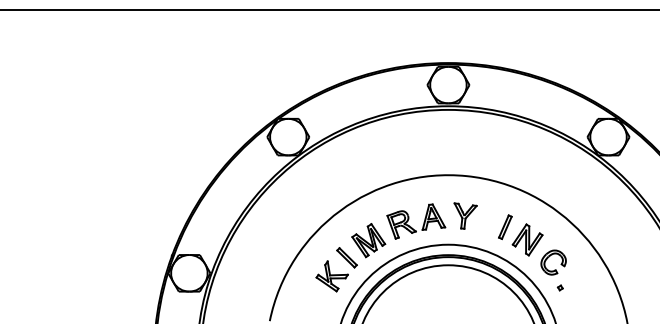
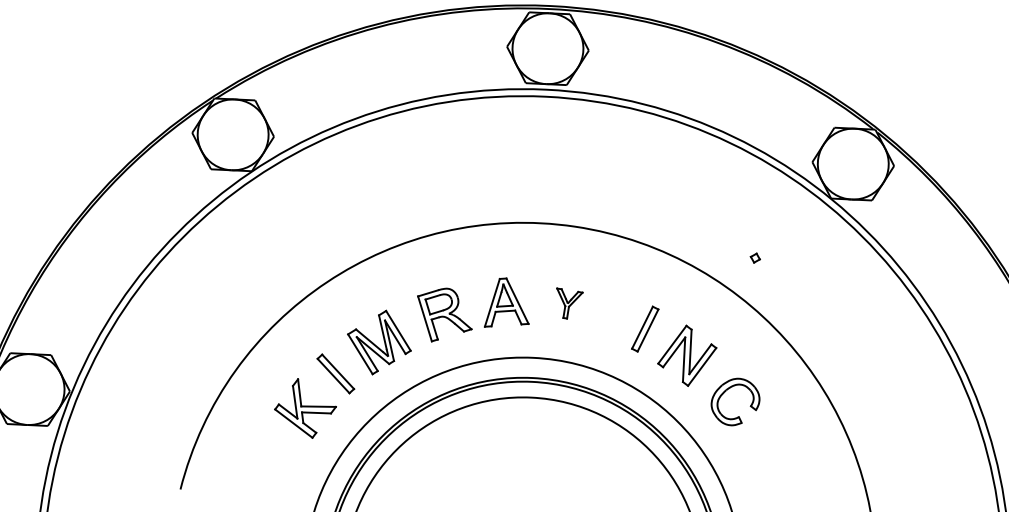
part: (465, 215) -> (569, 302), size x0.6
part: (559, 287) -> (753, 257), moved

